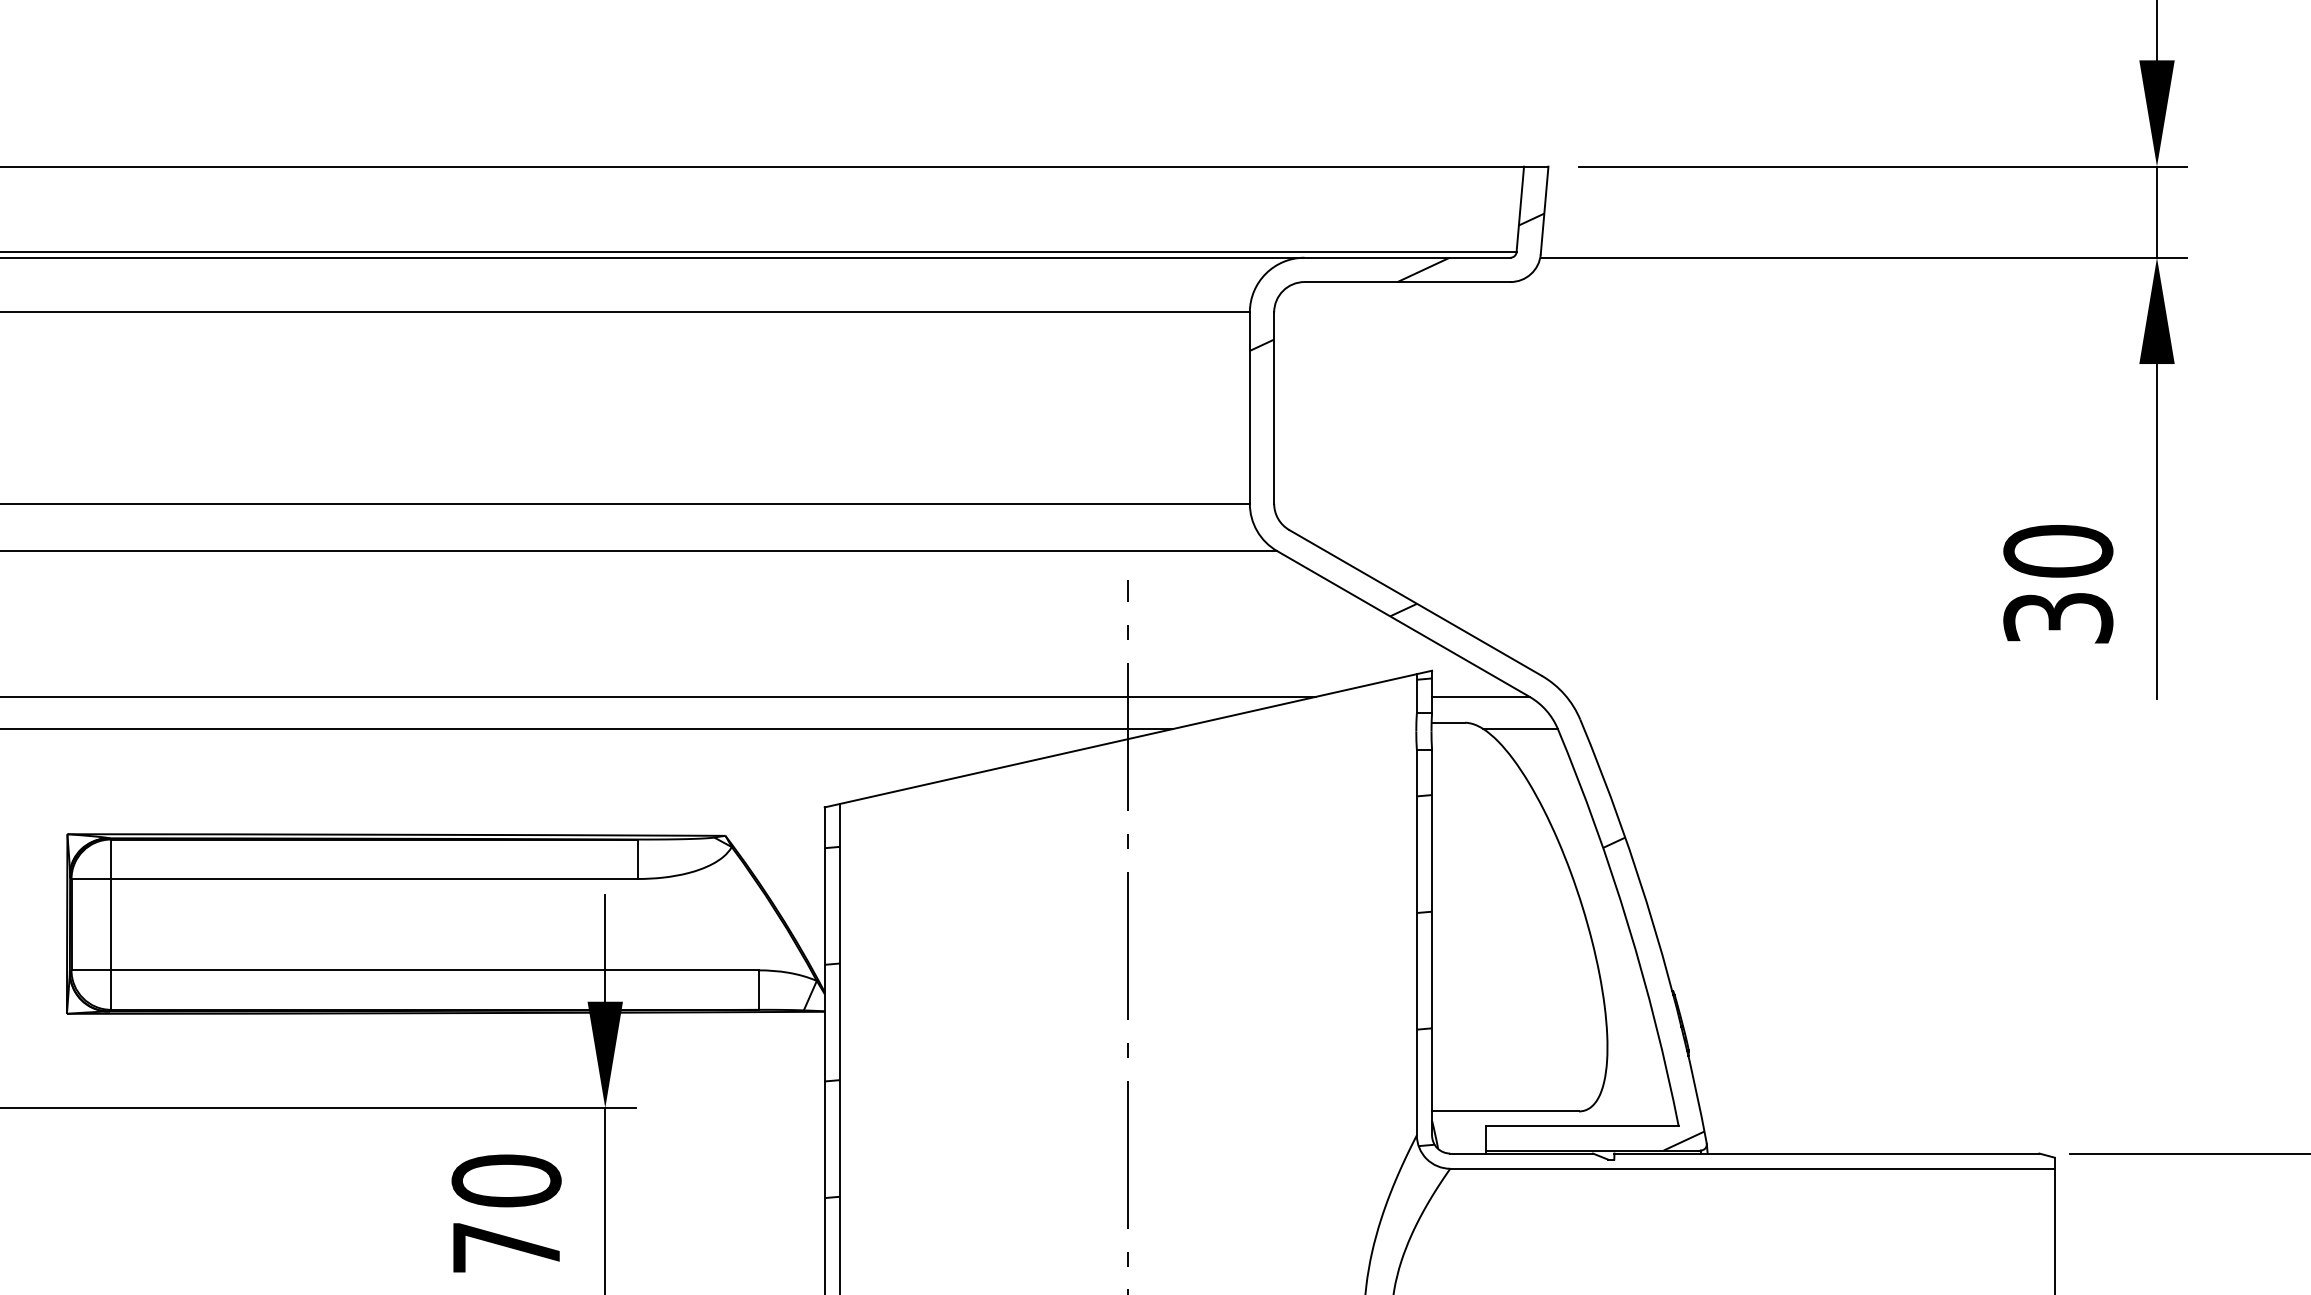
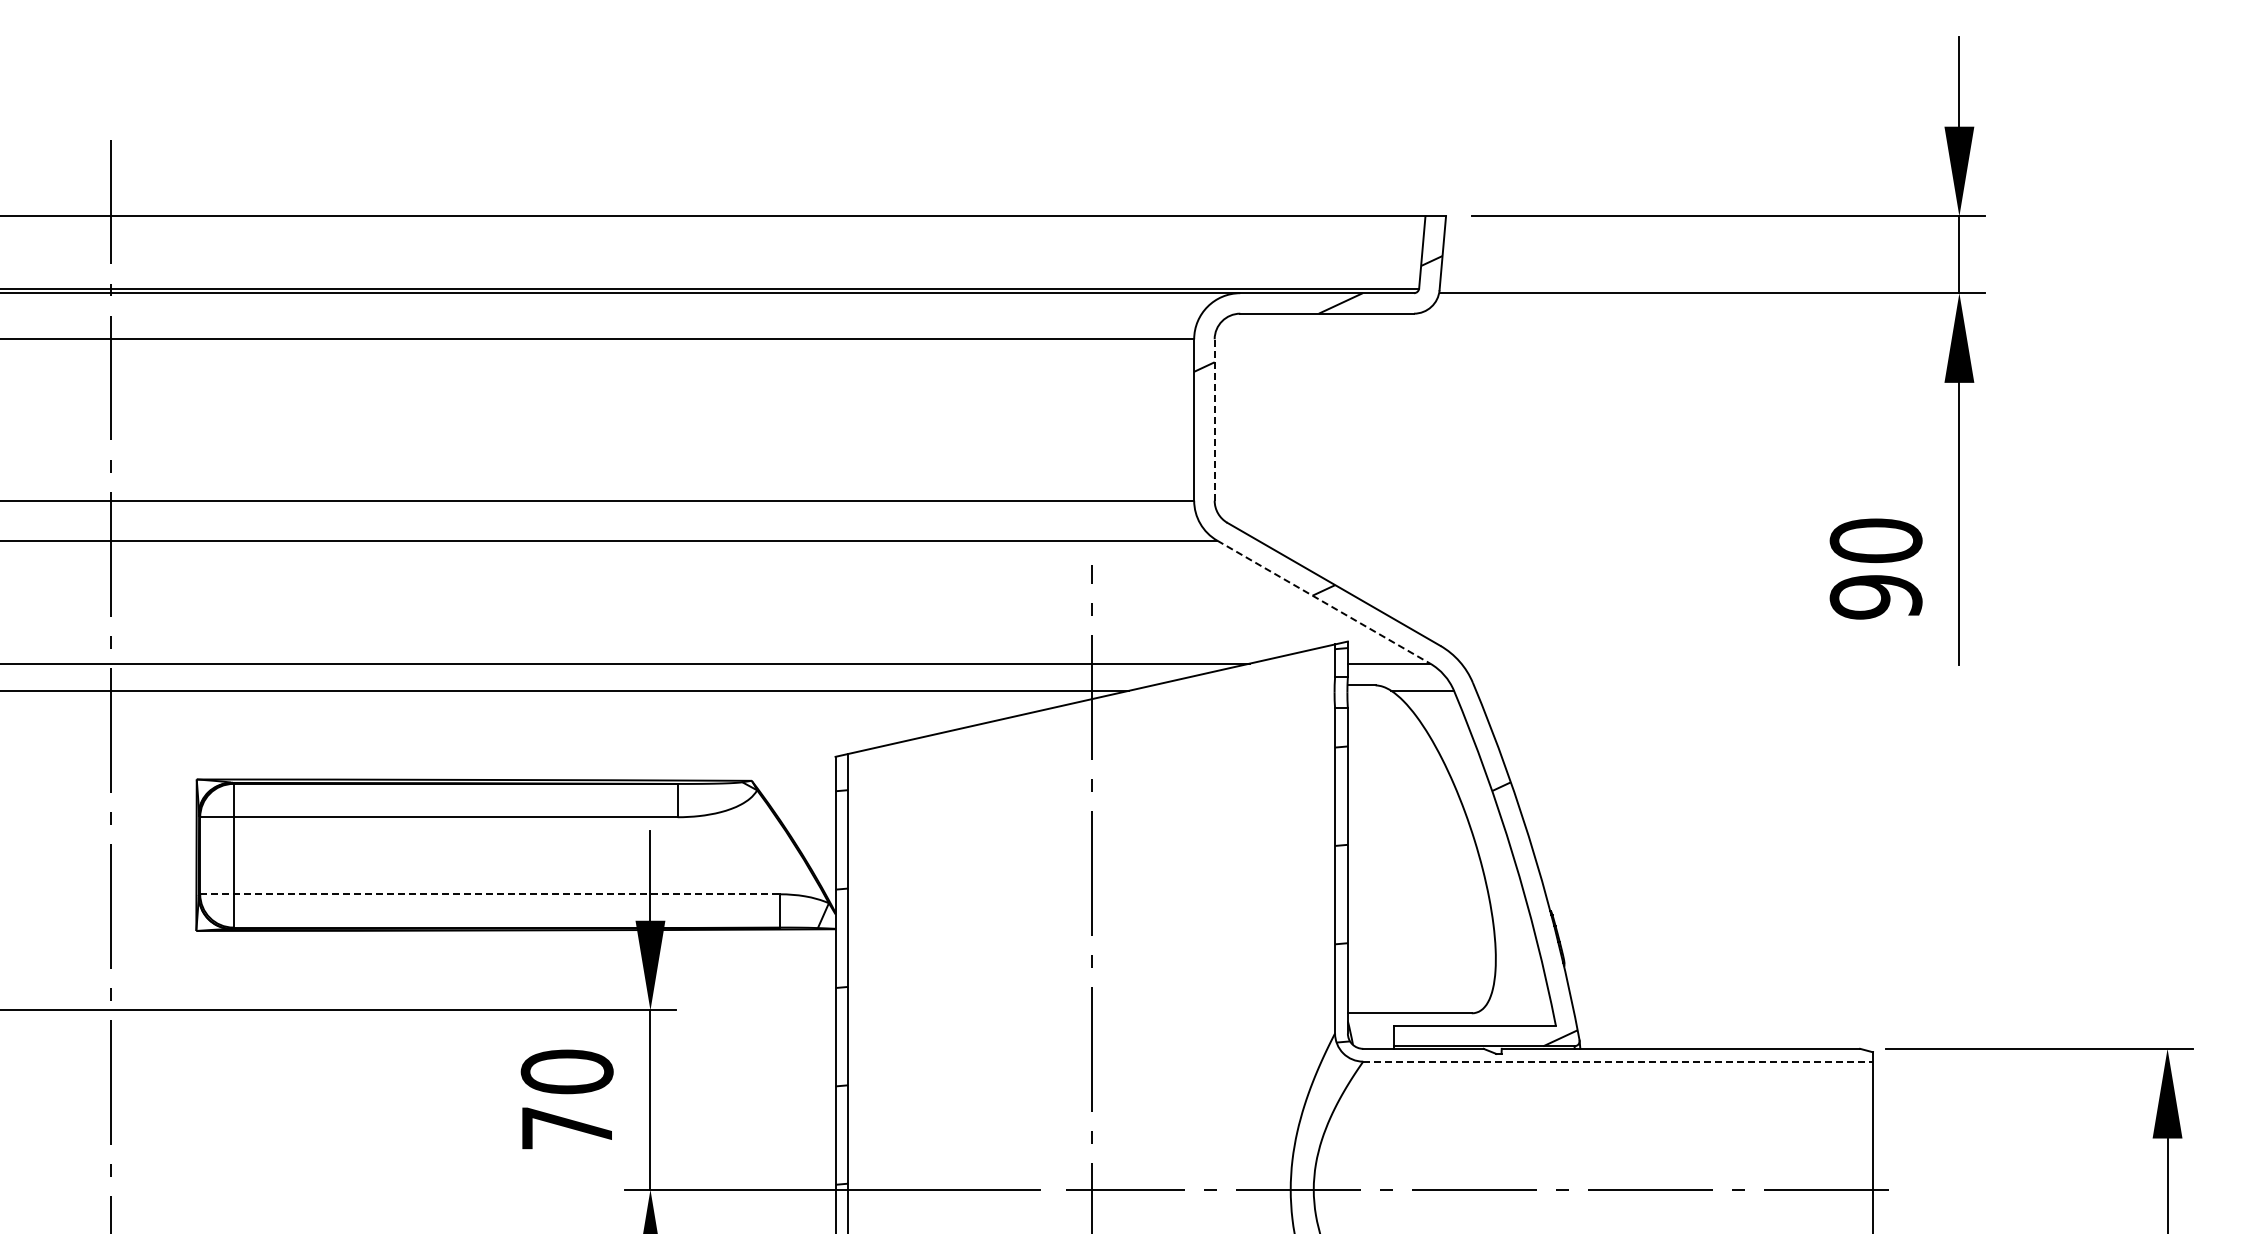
line: (1273, 408) -> (1214, 420), solid -> dashed
text: (2057, 618) -> (1875, 597), 30 -> 90
line: (1403, 624) -> (1323, 602), solid -> dashed
line: (415, 970) -> (490, 894), solid -> dashed
line: (1752, 1168) -> (1618, 1061), solid -> dashed

